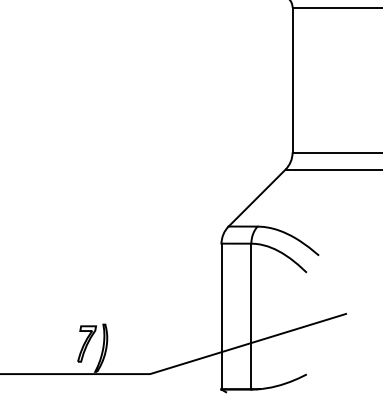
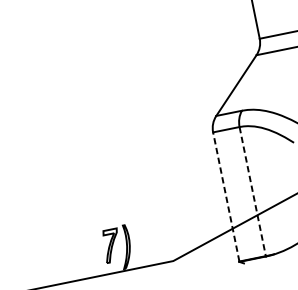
line: (221, 316) -> (226, 197), solid -> dashed
line: (251, 316) -> (252, 191), solid -> dashed

